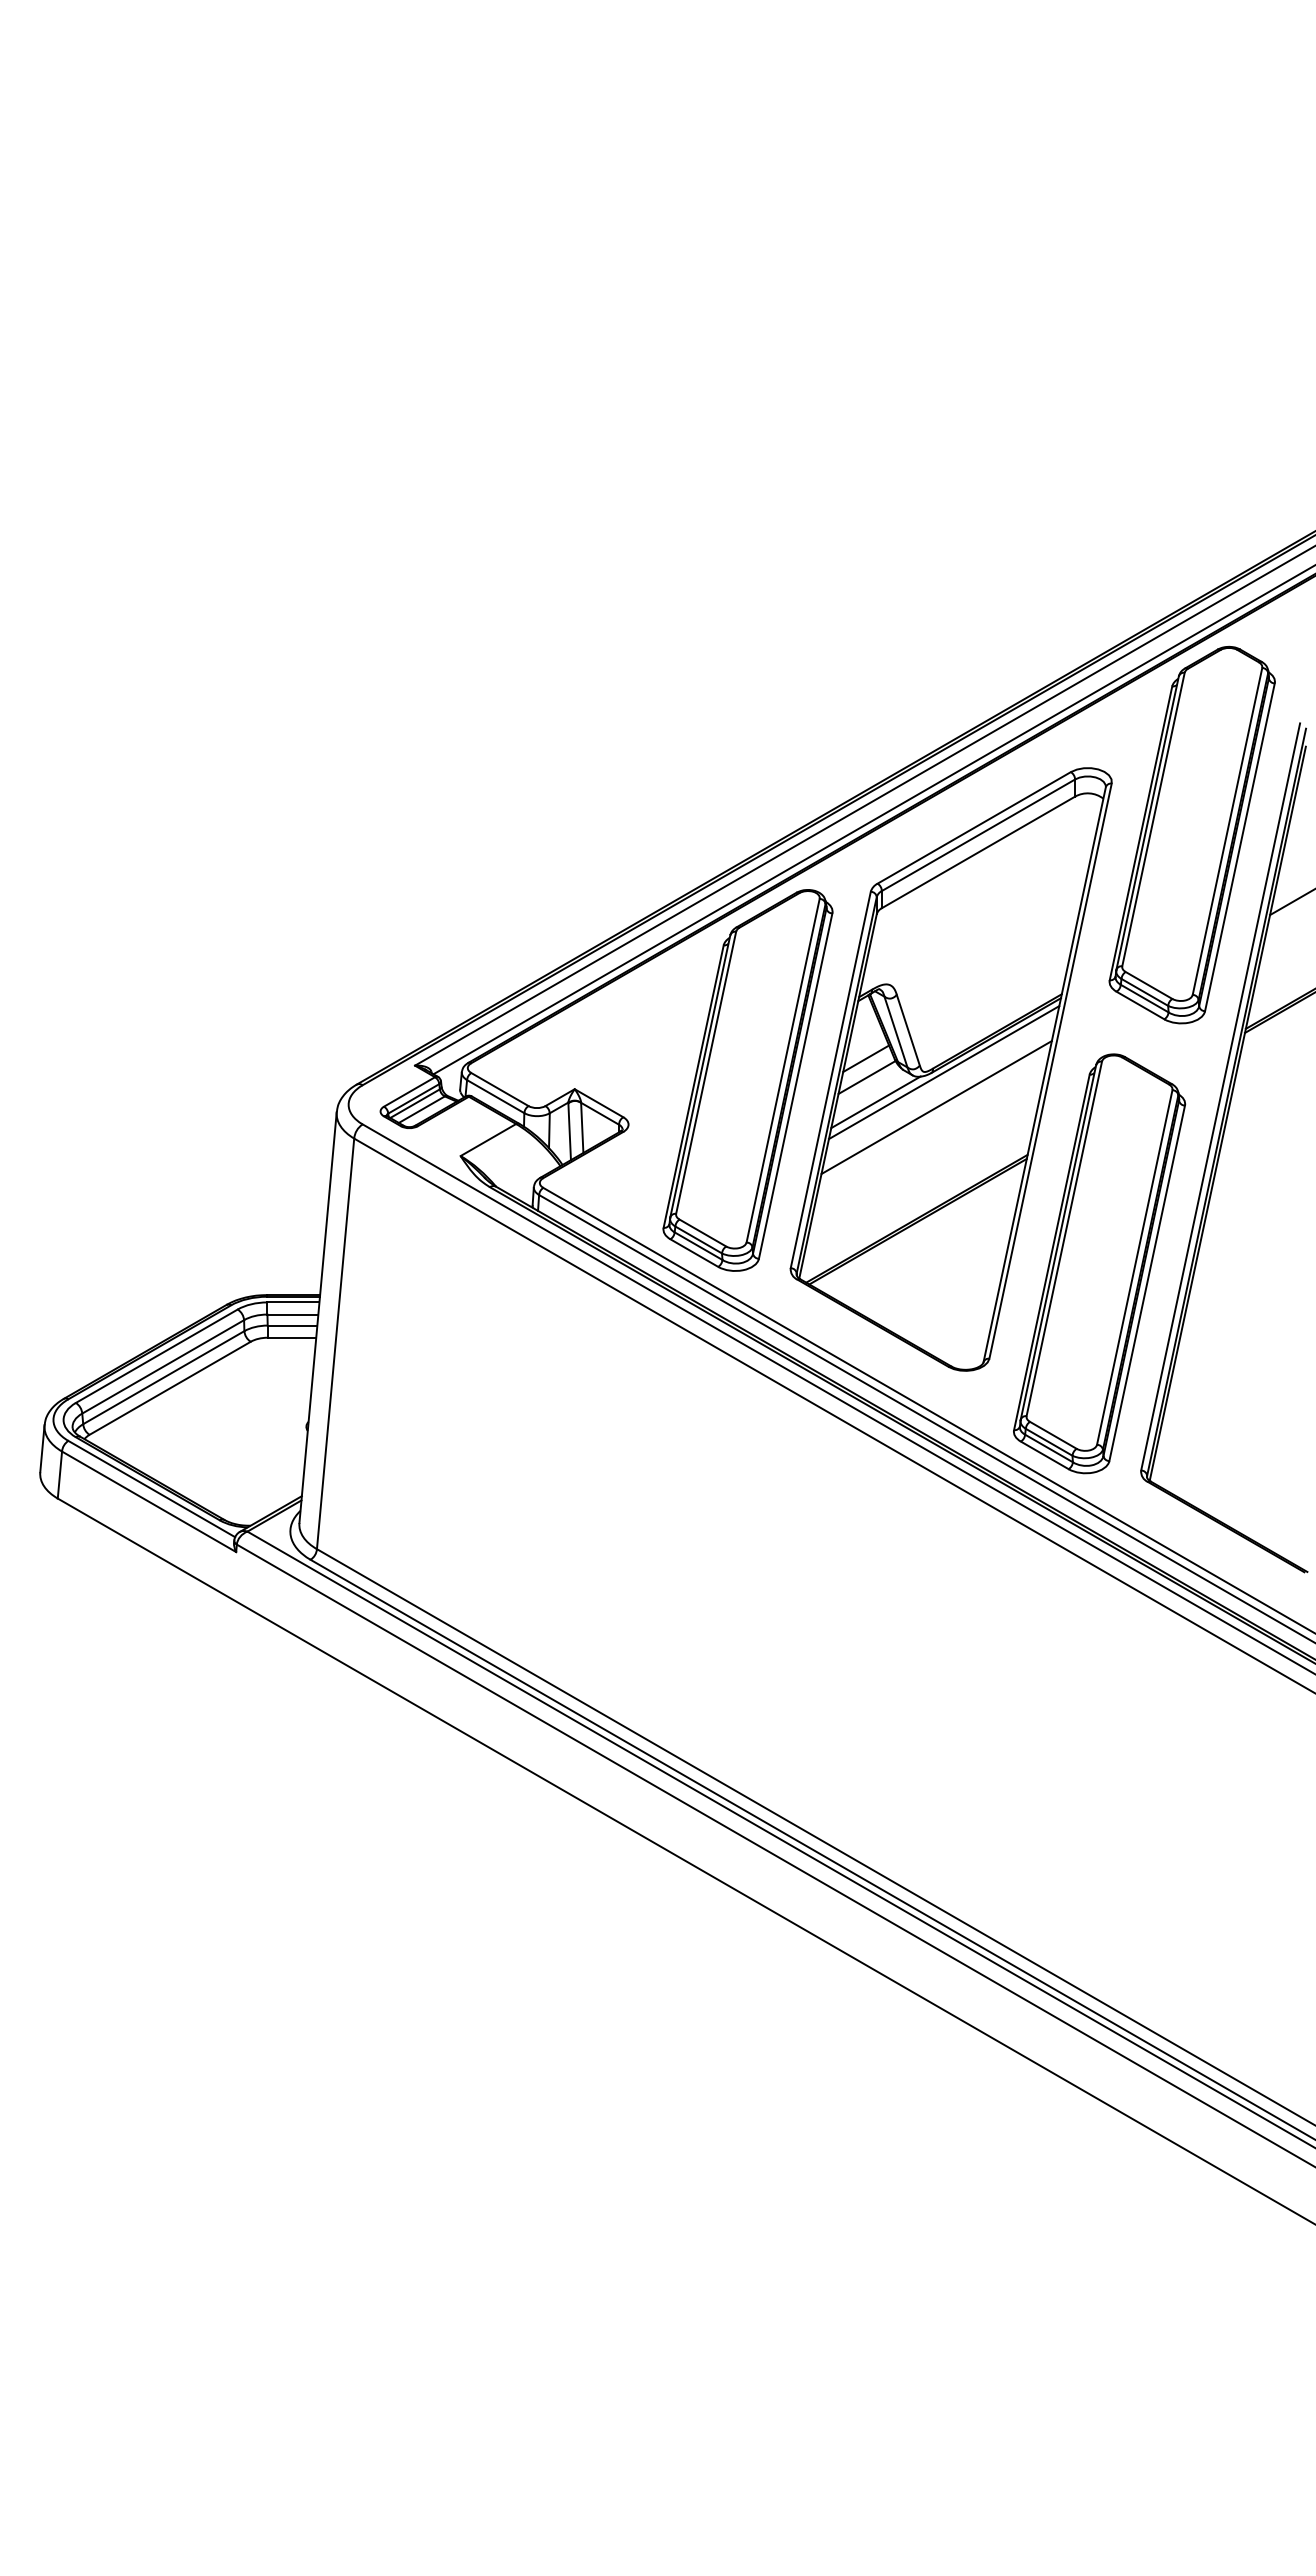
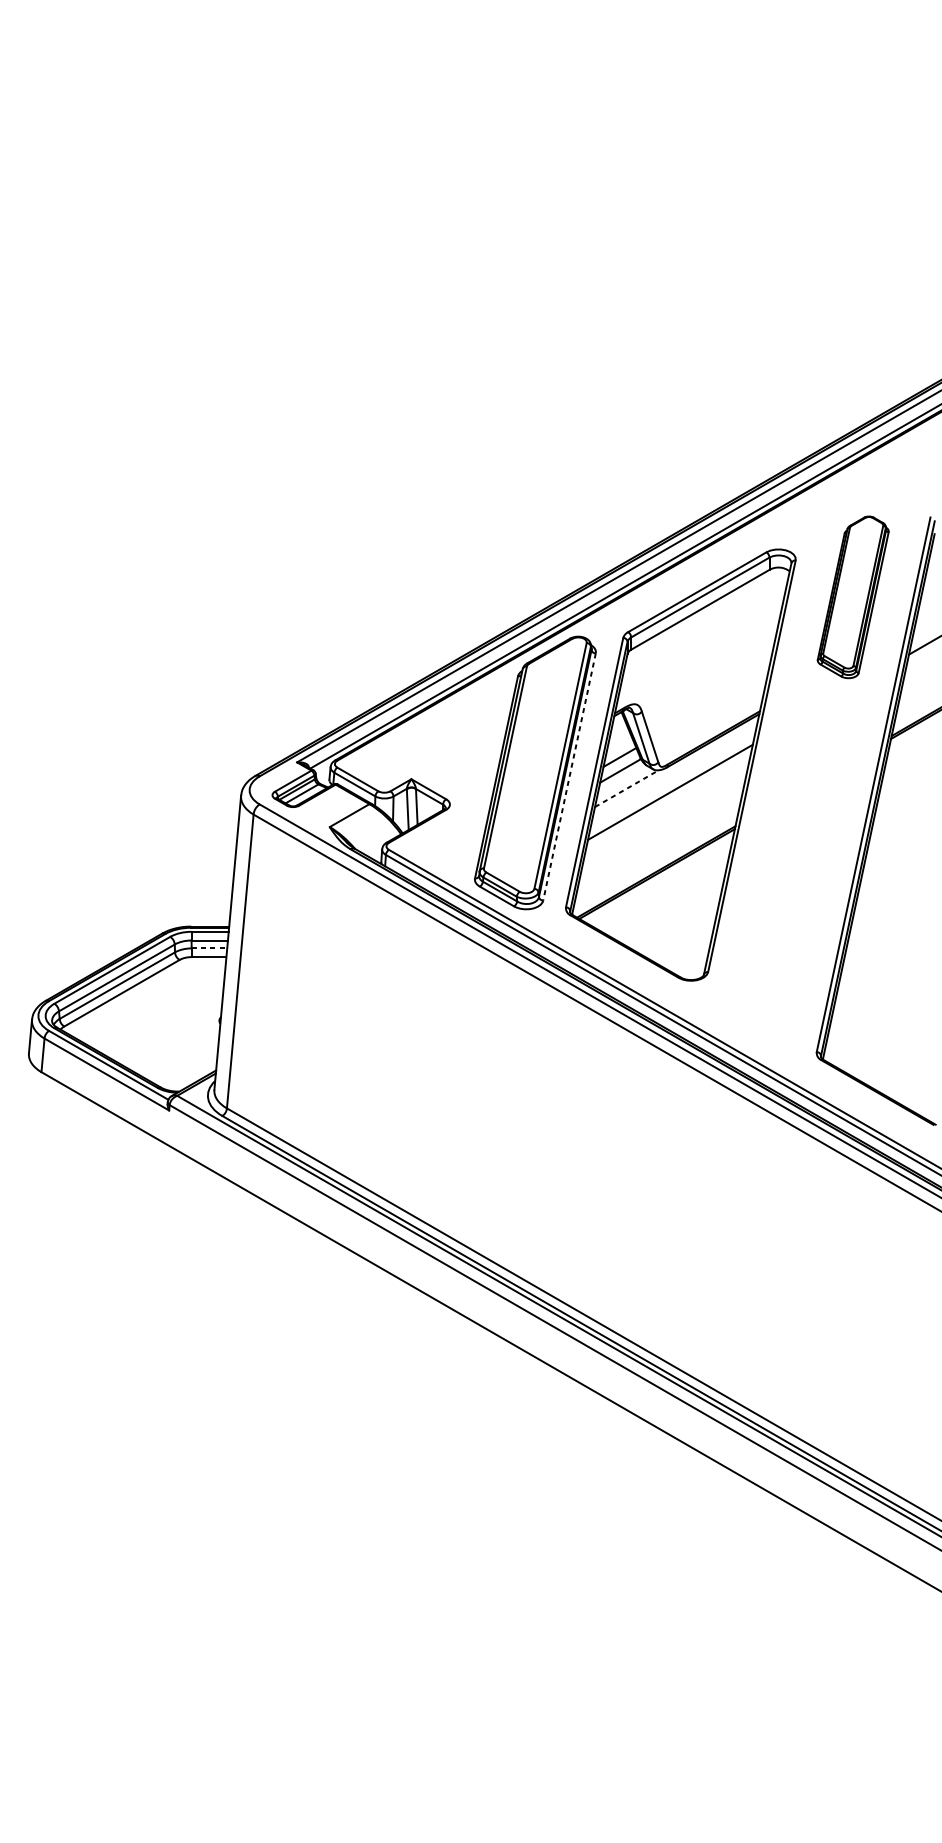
part: (1191, 834) -> (852, 596), size x0.6
line: (943, 1072) -> (675, 767), removed
line: (795, 1086) -> (569, 777), solid -> dashed
line: (876, 1102) -> (627, 788), solid -> dashed
part: (1099, 1263) -> (786, 903), removed
line: (292, 1325) -> (209, 948), solid -> dashed

